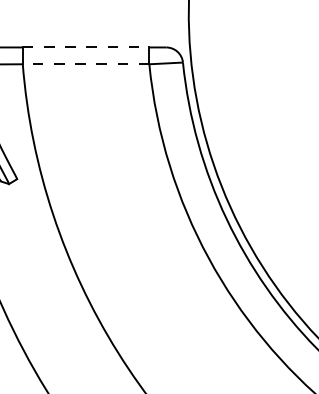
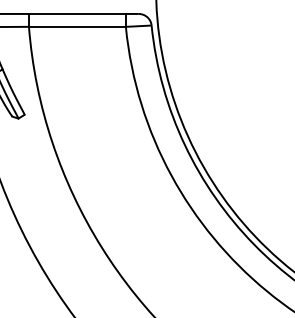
line: (86, 46) -> (77, 13), dashed -> solid
line: (84, 63) -> (76, 26), dashed -> solid

